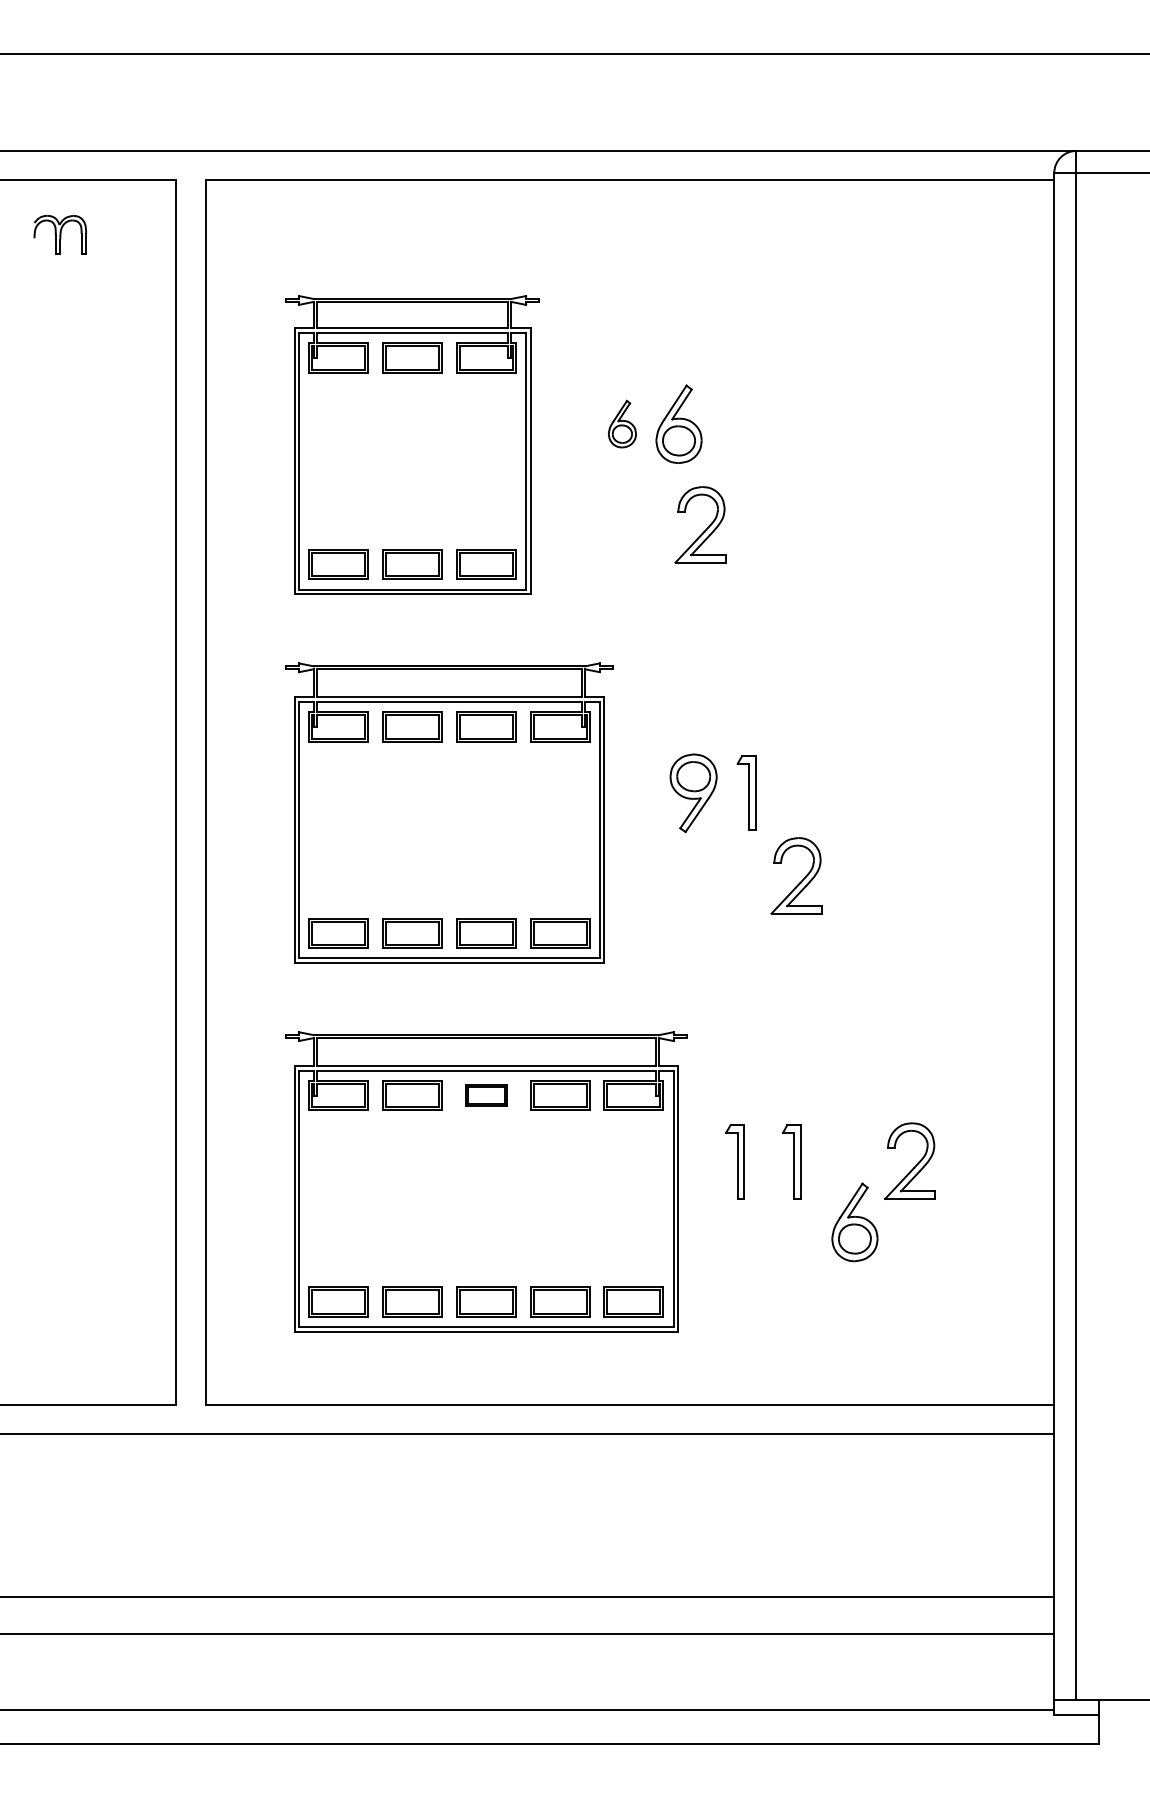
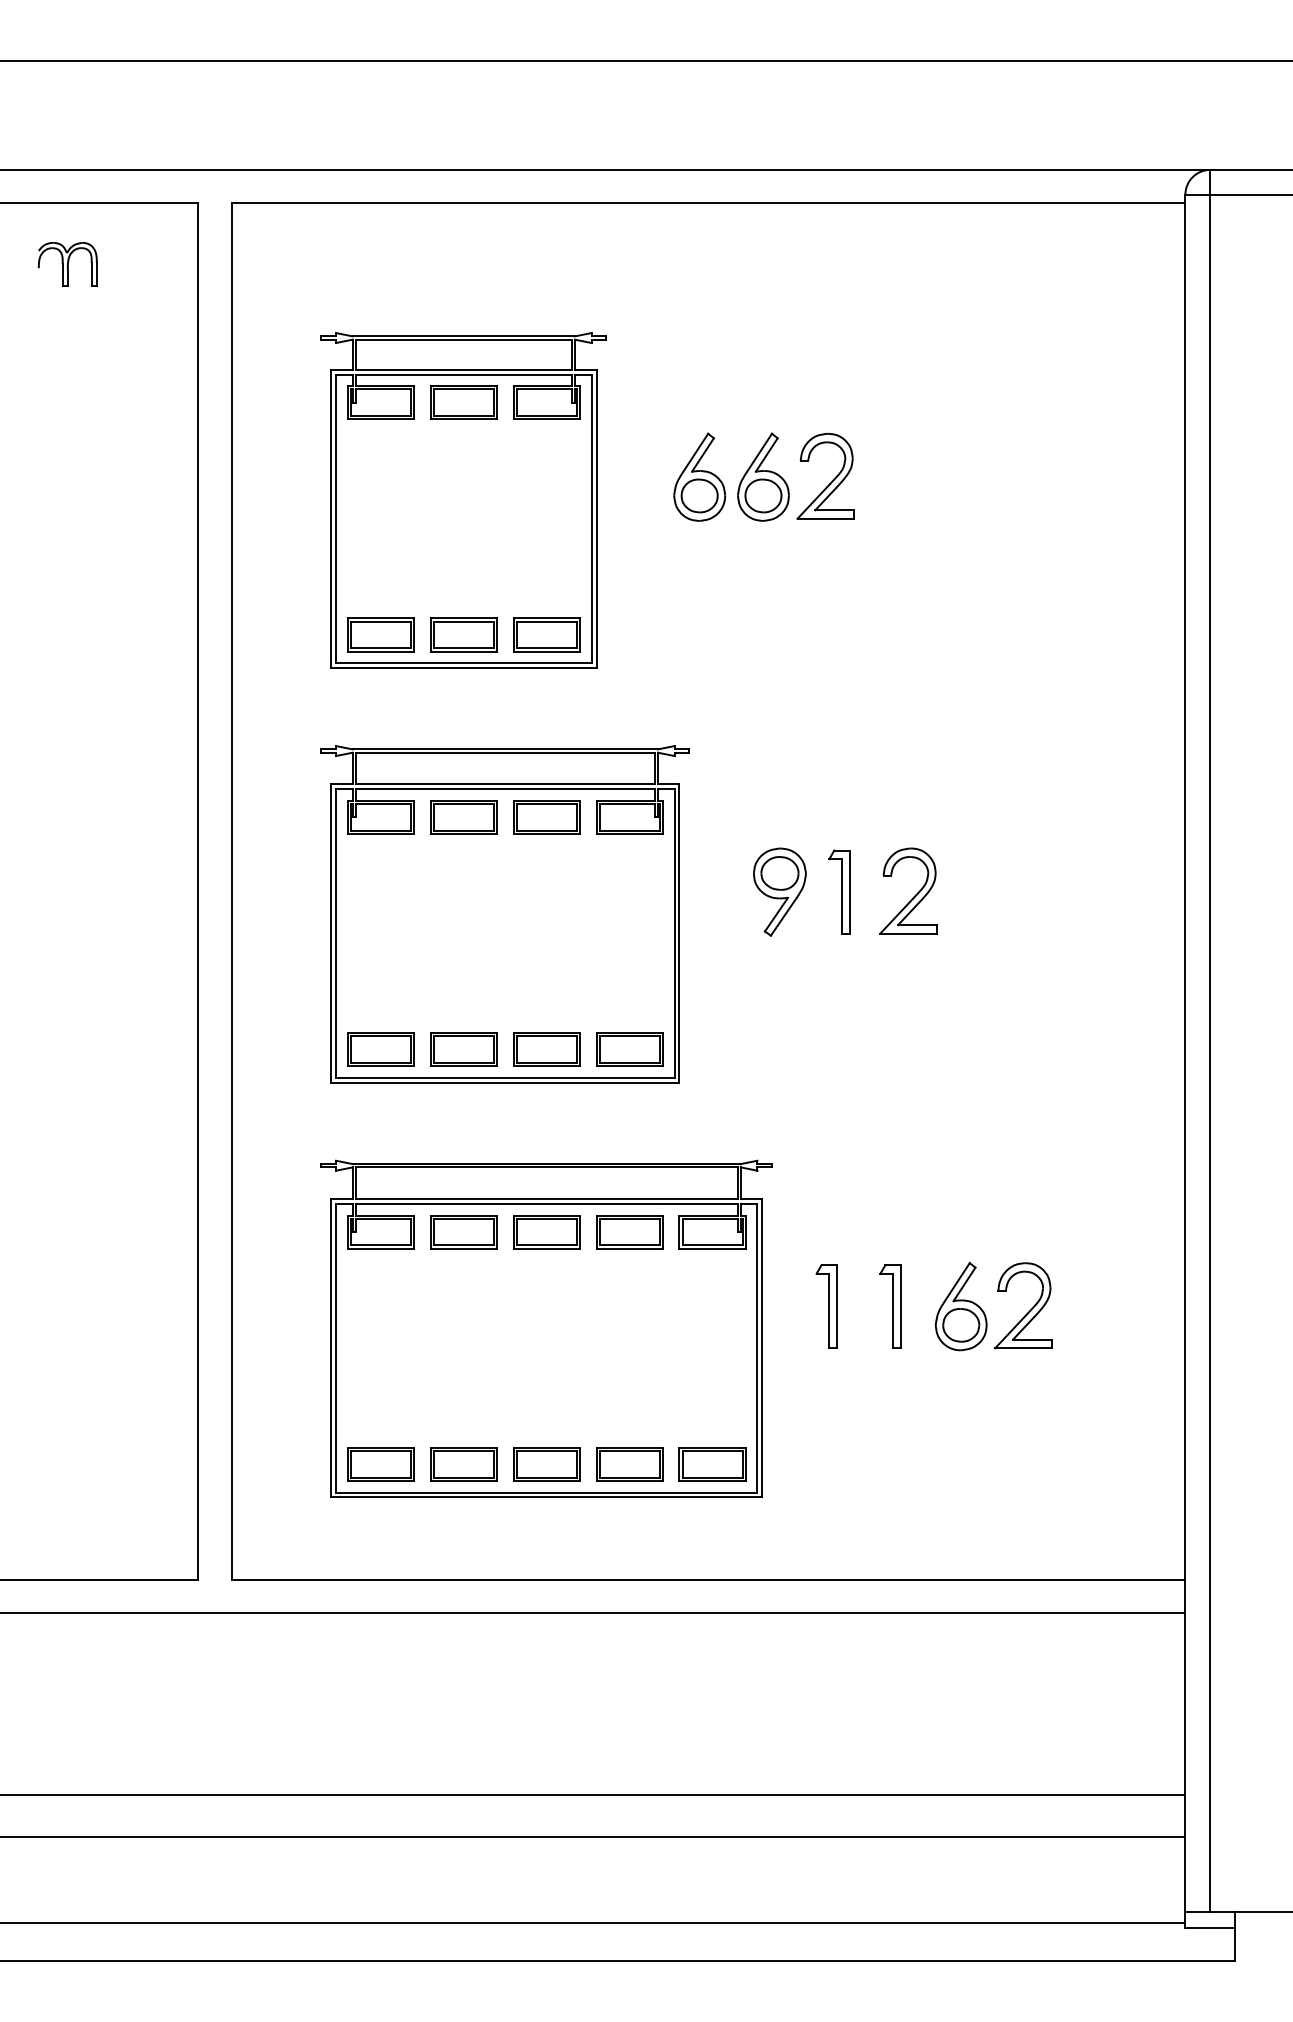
part: (622, 423) -> (699, 476), size x1.67
part: (705, 529) -> (831, 481), moved
part: (801, 879) -> (914, 895), moved
part: (486, 1096) -> (546, 1232), size x1.43
part: (854, 1222) -> (960, 1306), moved

